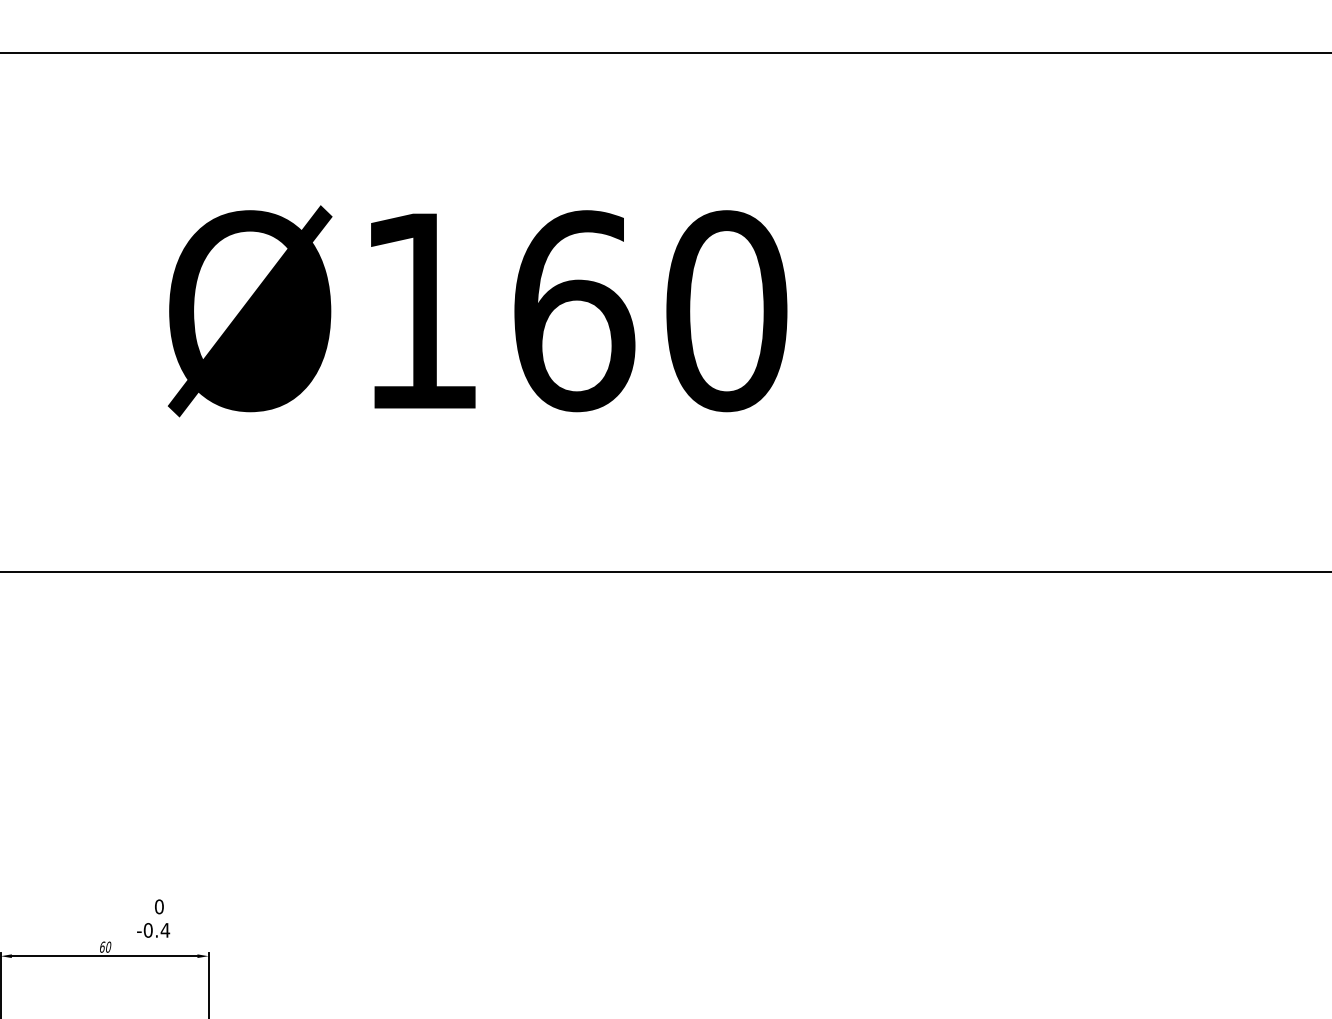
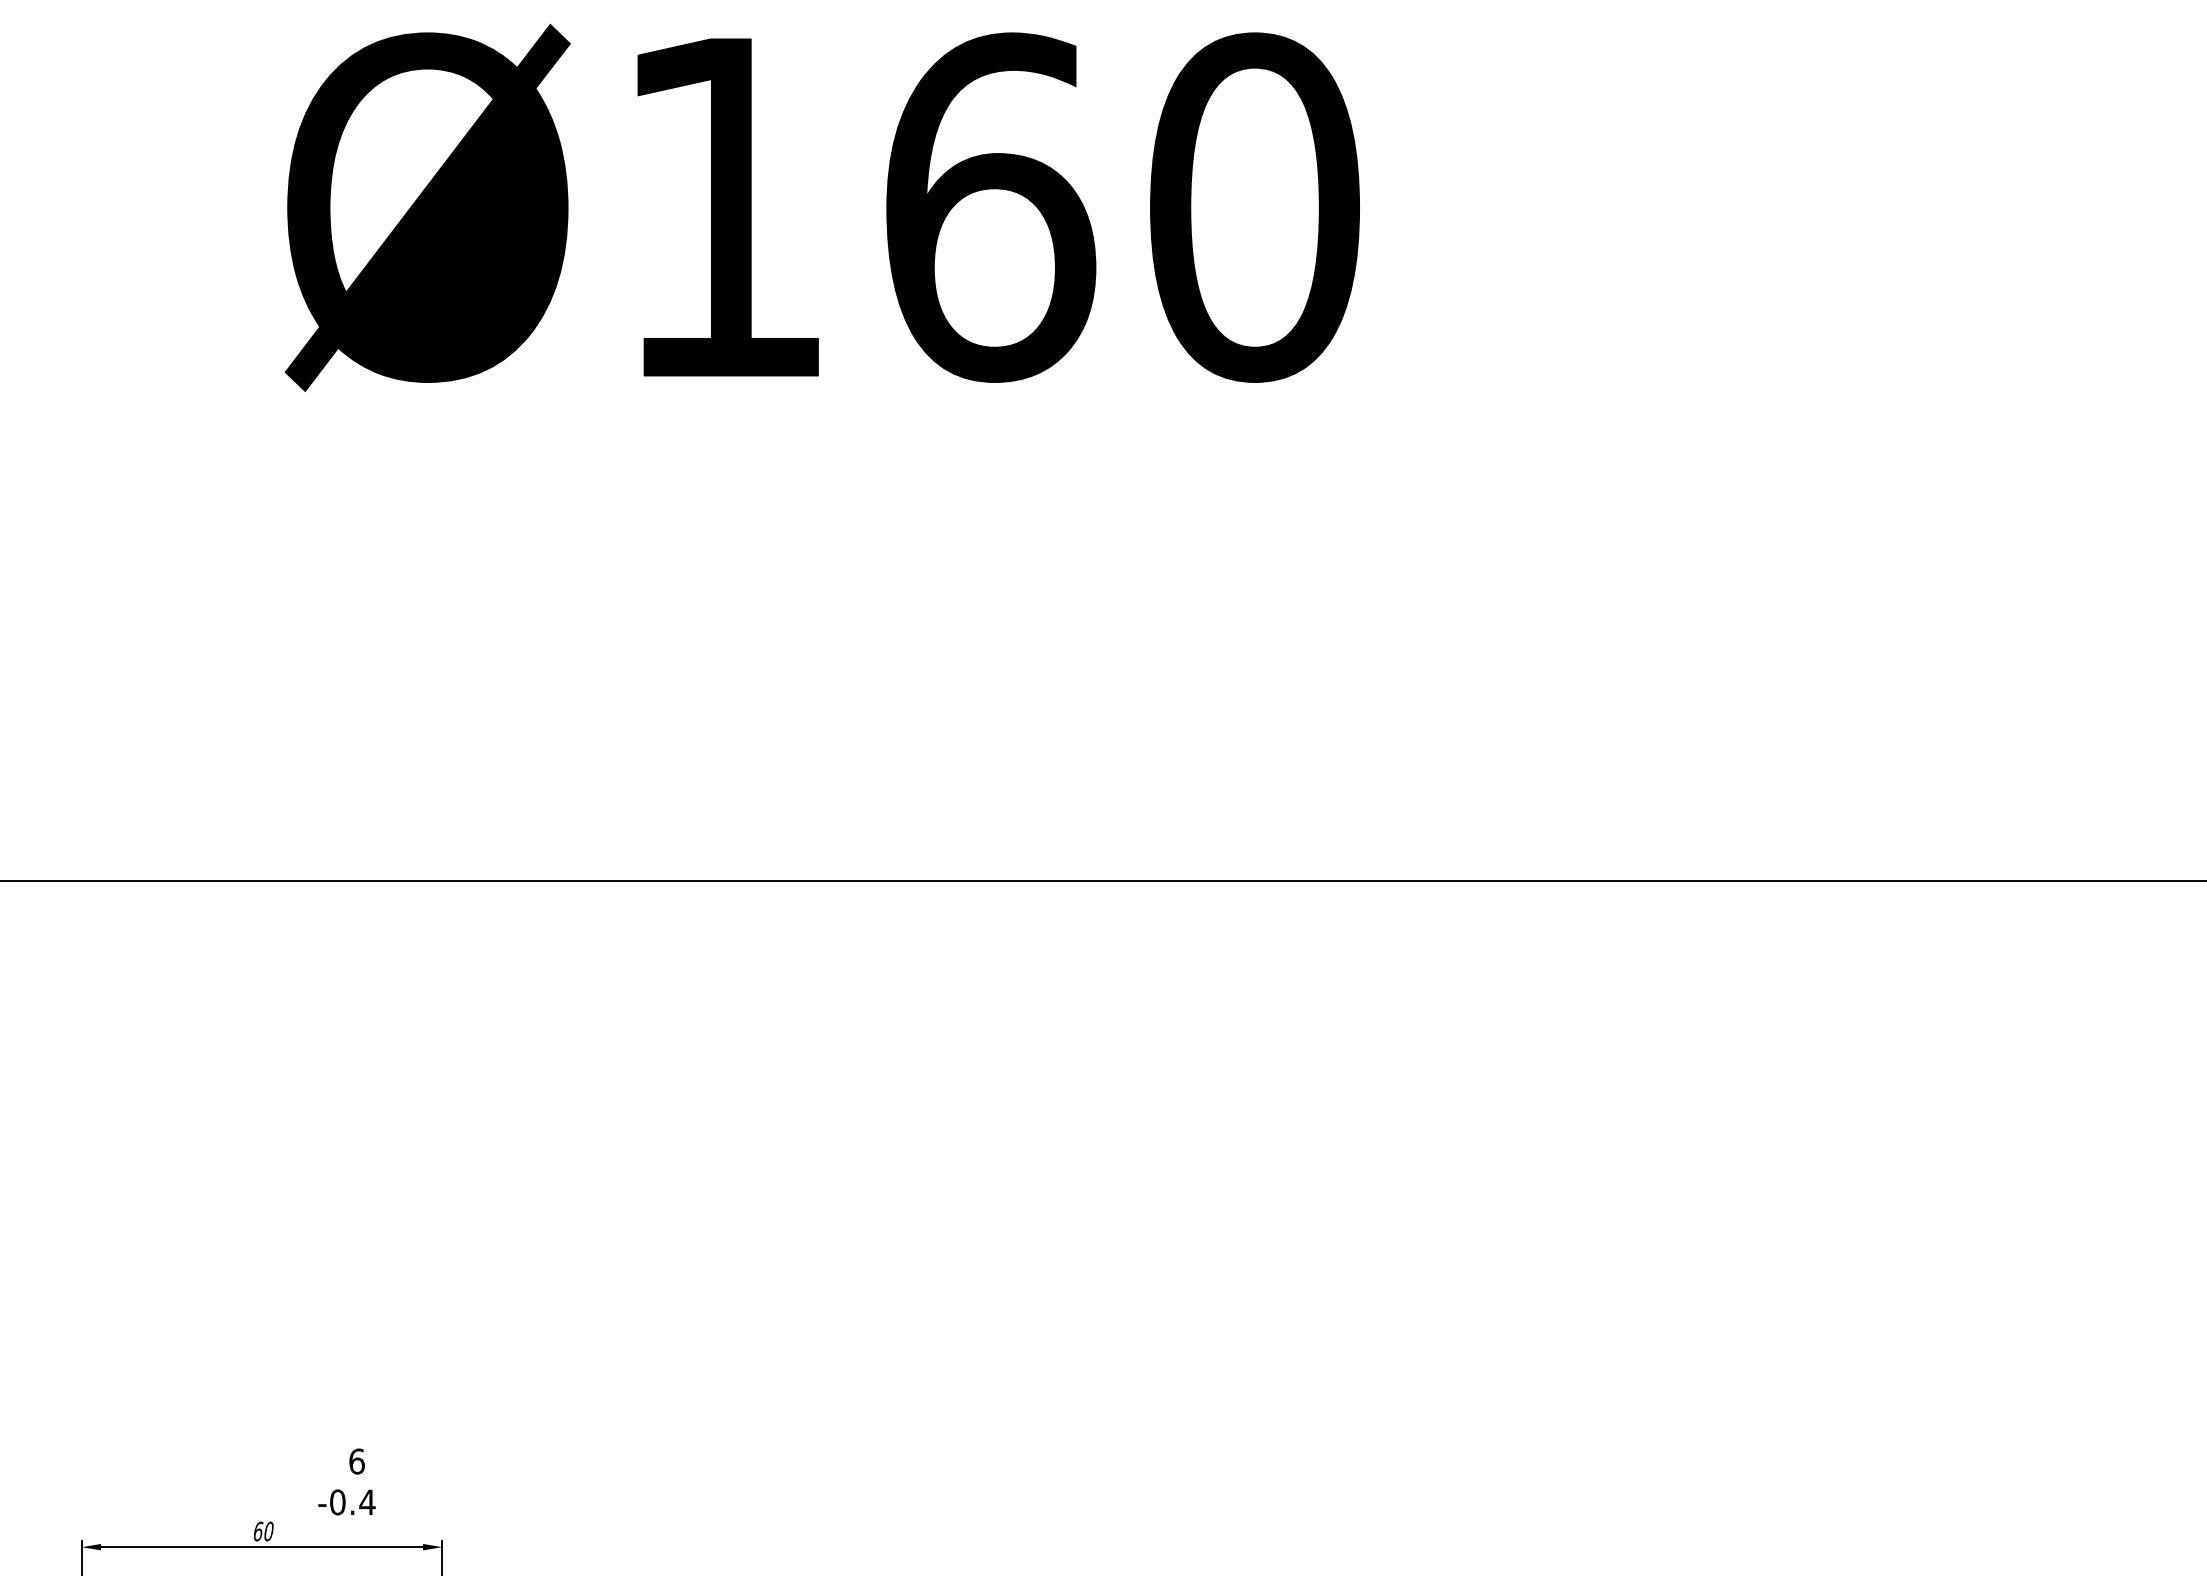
text: (477, 311) -> (822, 208), moved
text: (159, 906) -> (357, 1460), 0 -> 6

